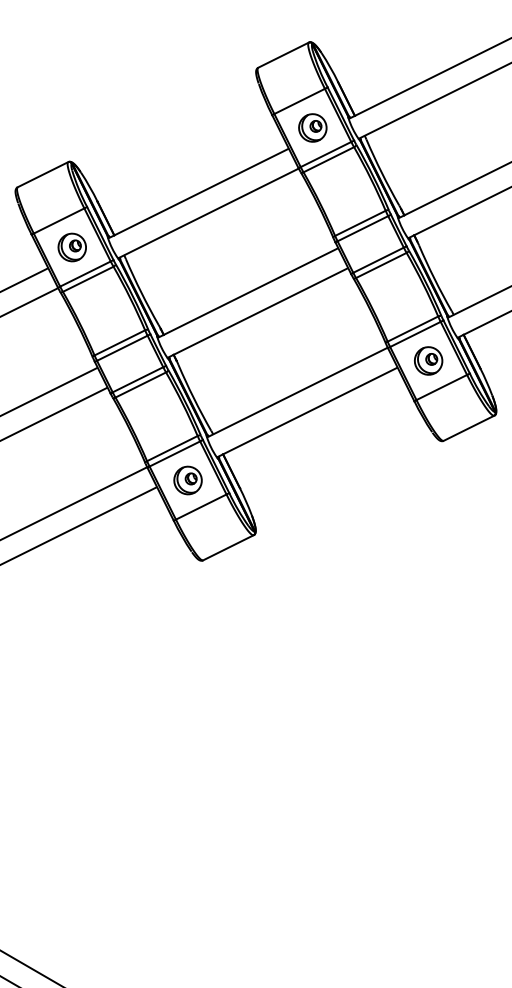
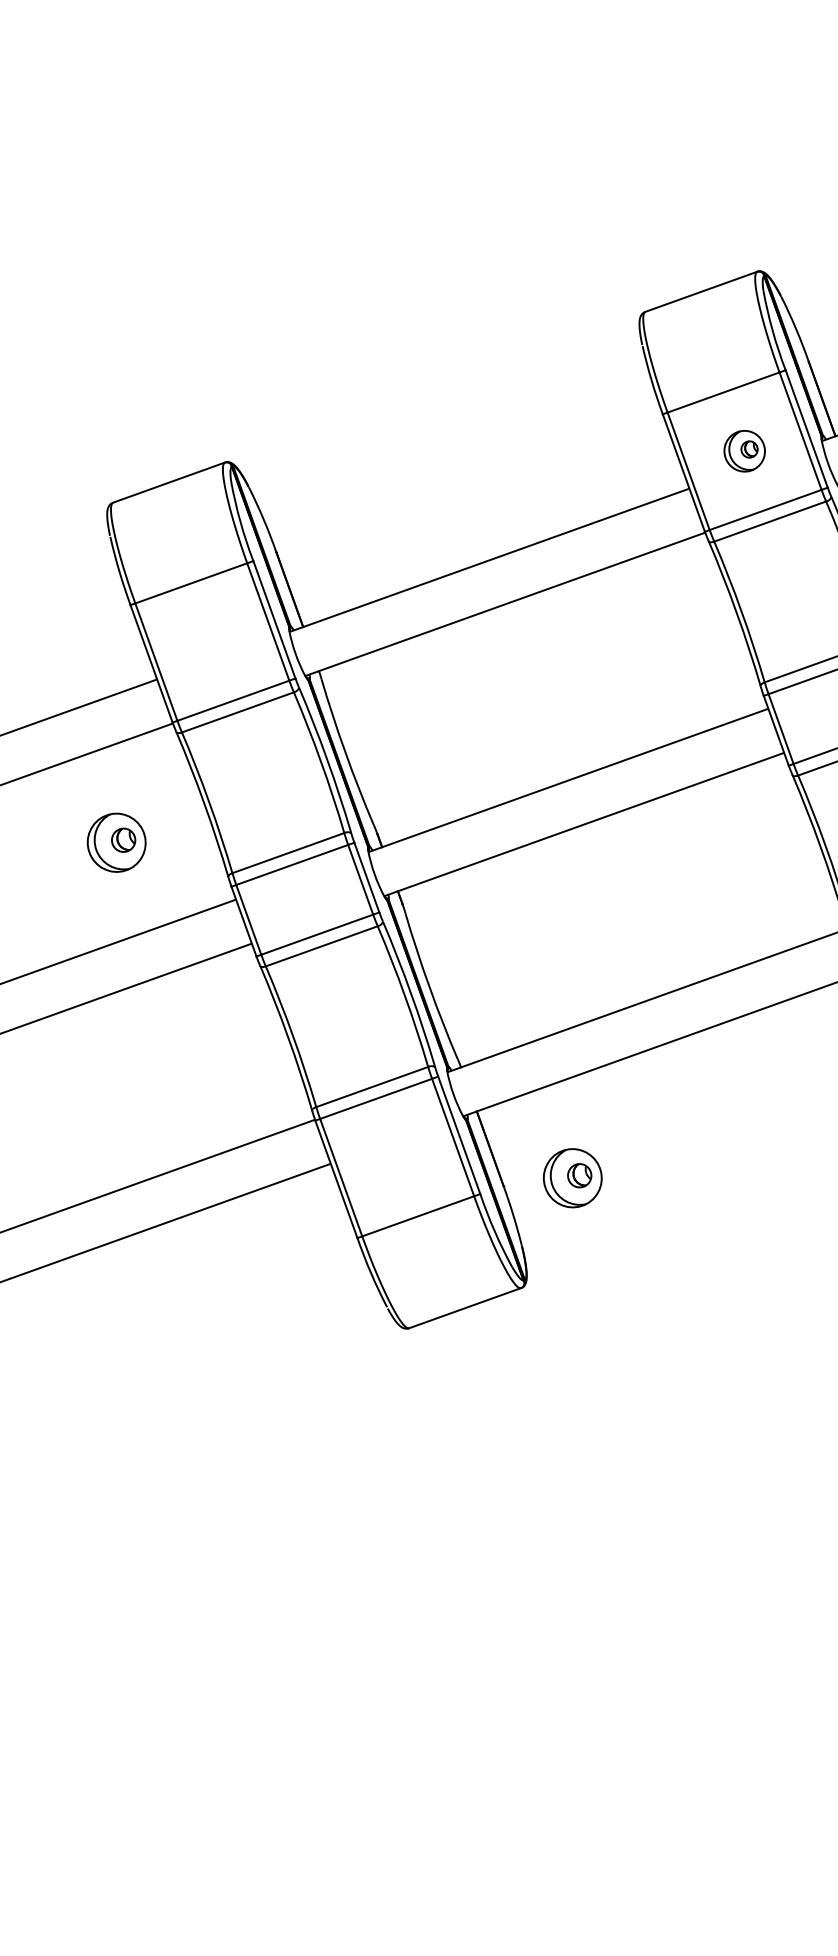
part: (312, 127) -> (744, 450), size x0.7
part: (71, 247) -> (115, 842), moved
part: (187, 480) -> (571, 1178), moved

